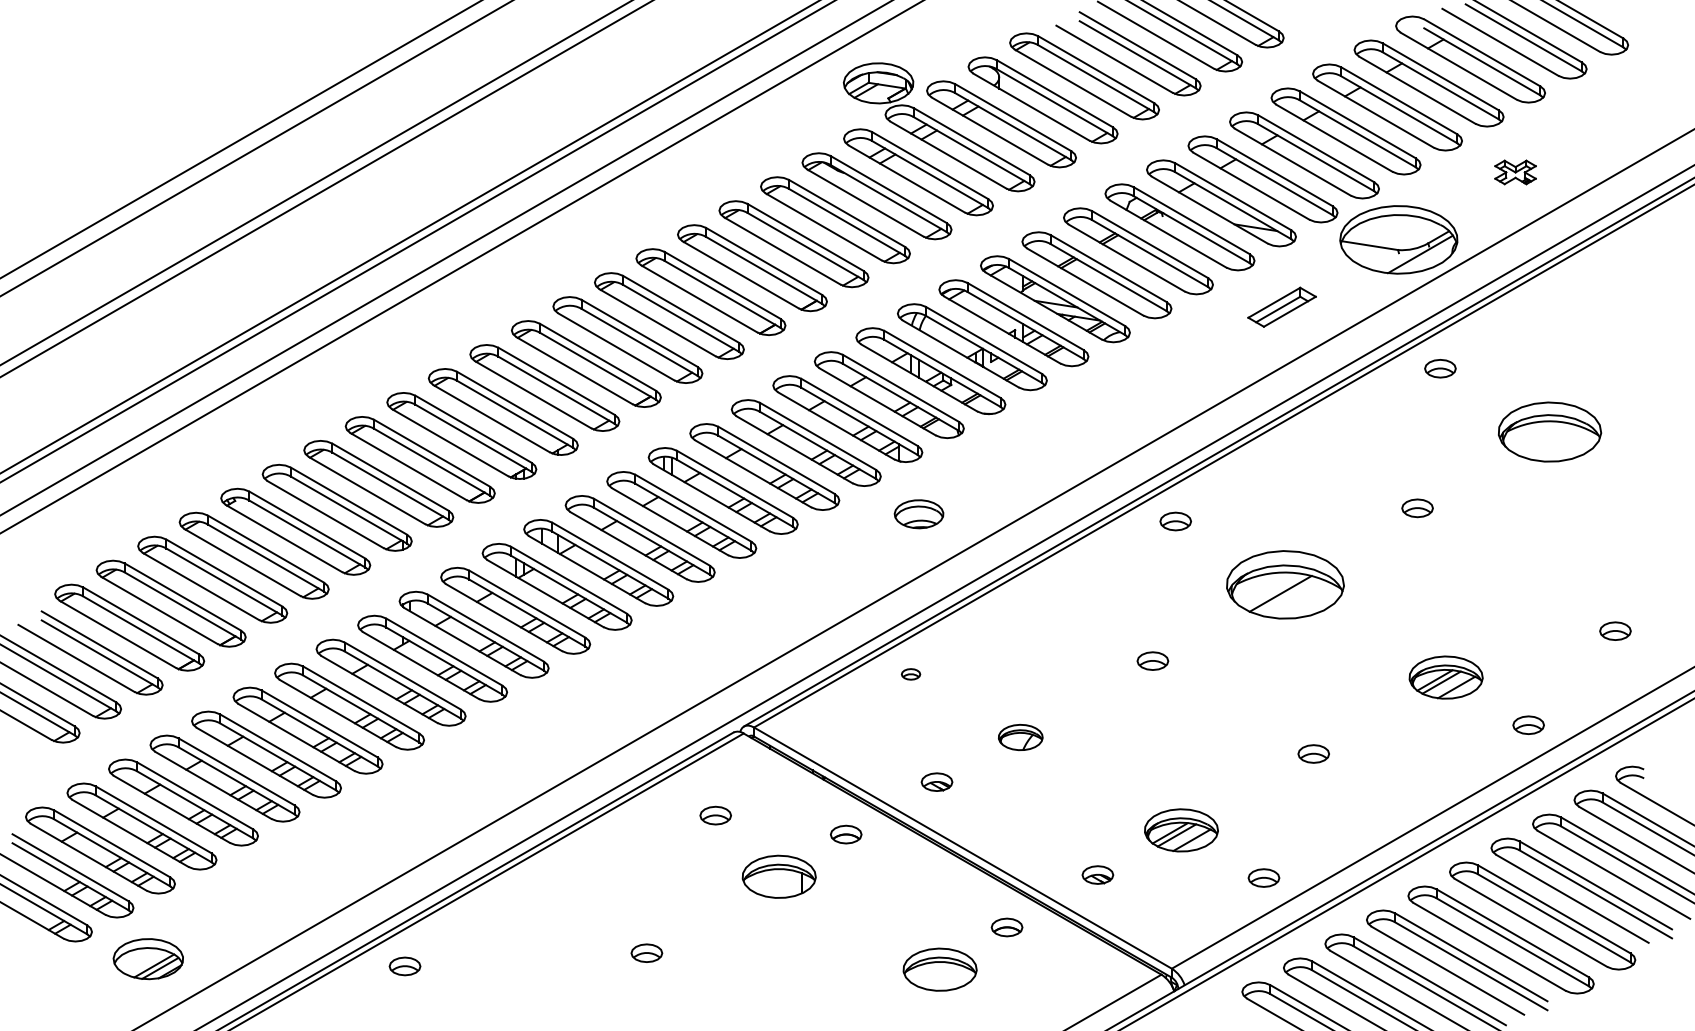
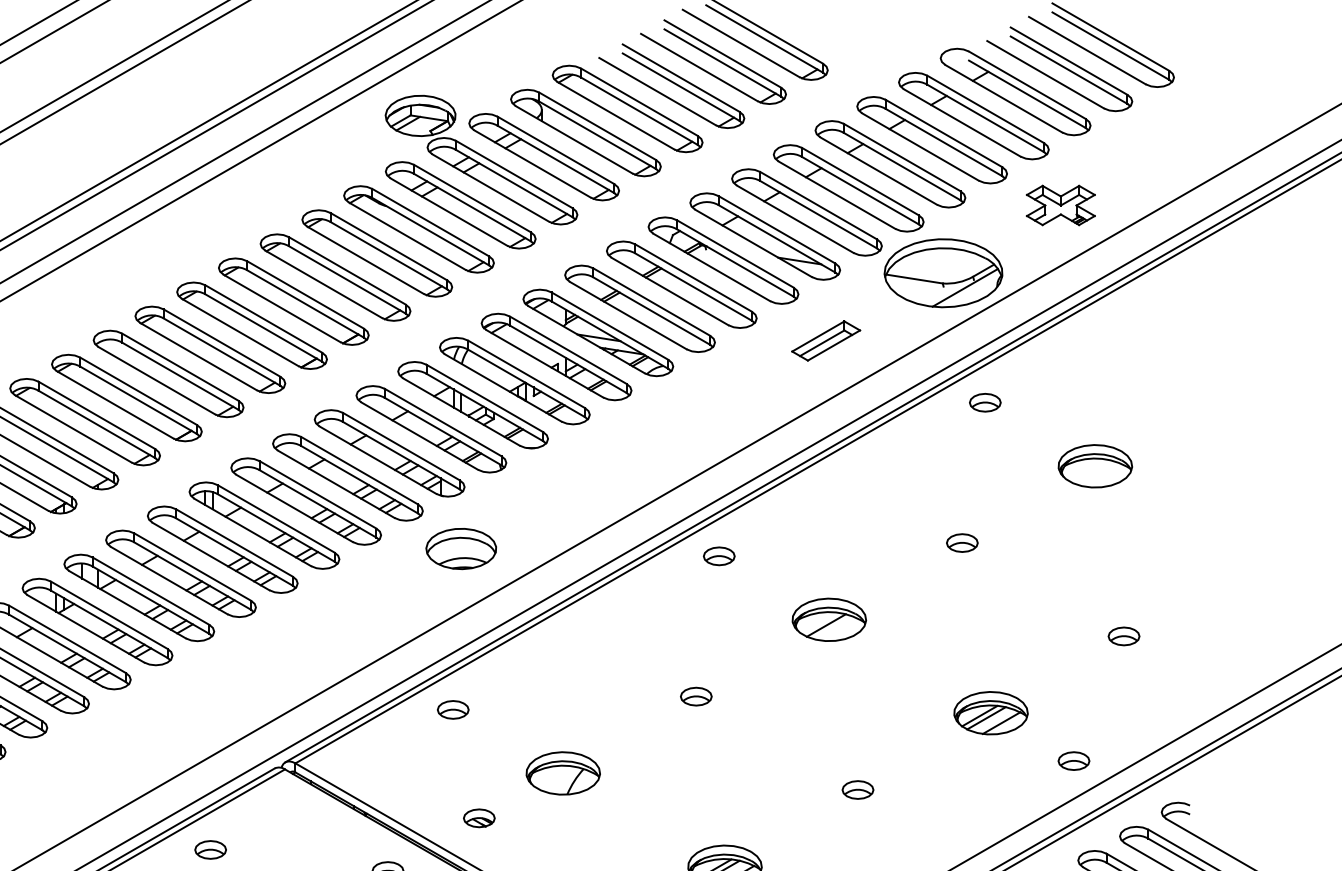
part: (1515, 172) -> (1060, 205), size x1.67
part: (1549, 431) -> (1094, 465), size x0.71
part: (918, 514) -> (460, 549), size x1.43
part: (1284, 584) -> (828, 619), size x0.62
part: (1615, 630) -> (1124, 635), moved
part: (910, 674) -> (452, 710), size x1.67
part: (1020, 737) -> (563, 773), size x1.67
part: (715, 815) -> (210, 849), moved

